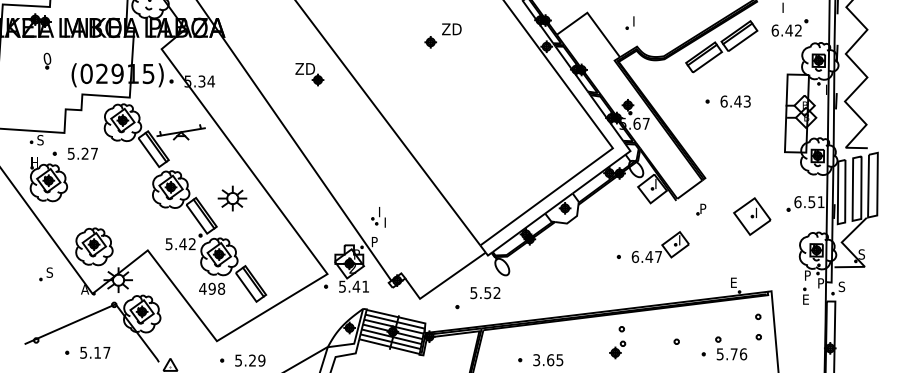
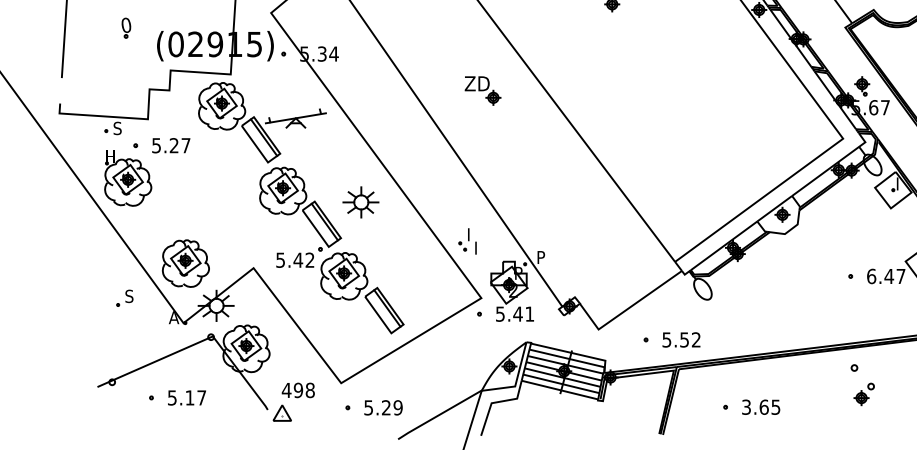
part: (309, 74) -> (482, 90), moved
part: (378, 217) -> (467, 241), moved
text: (212, 288) -> (298, 389), moved
text: (485, 293) -> (681, 340), moved
part: (617, 349) -> (864, 393), moved

